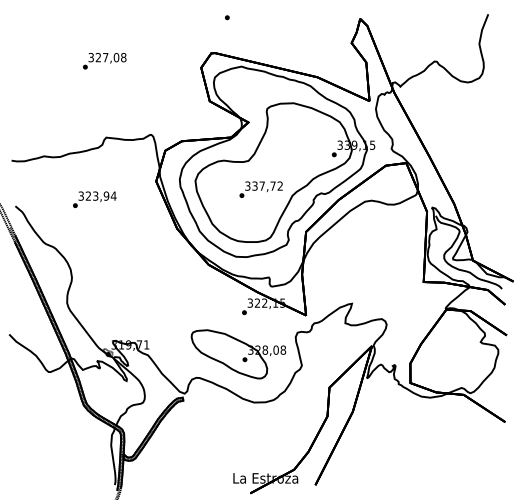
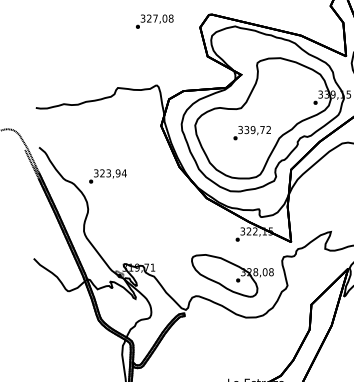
text: (104, 61) -> (154, 21), moved
text: (261, 185) -> (252, 129), 337,72 -> 339,72
text: (94, 199) -> (107, 176), moved

